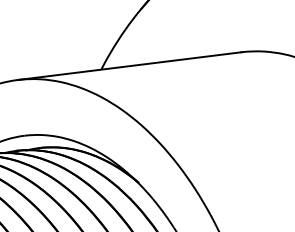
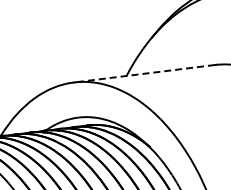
line: (129, 65) -> (144, 73), solid -> dashed

